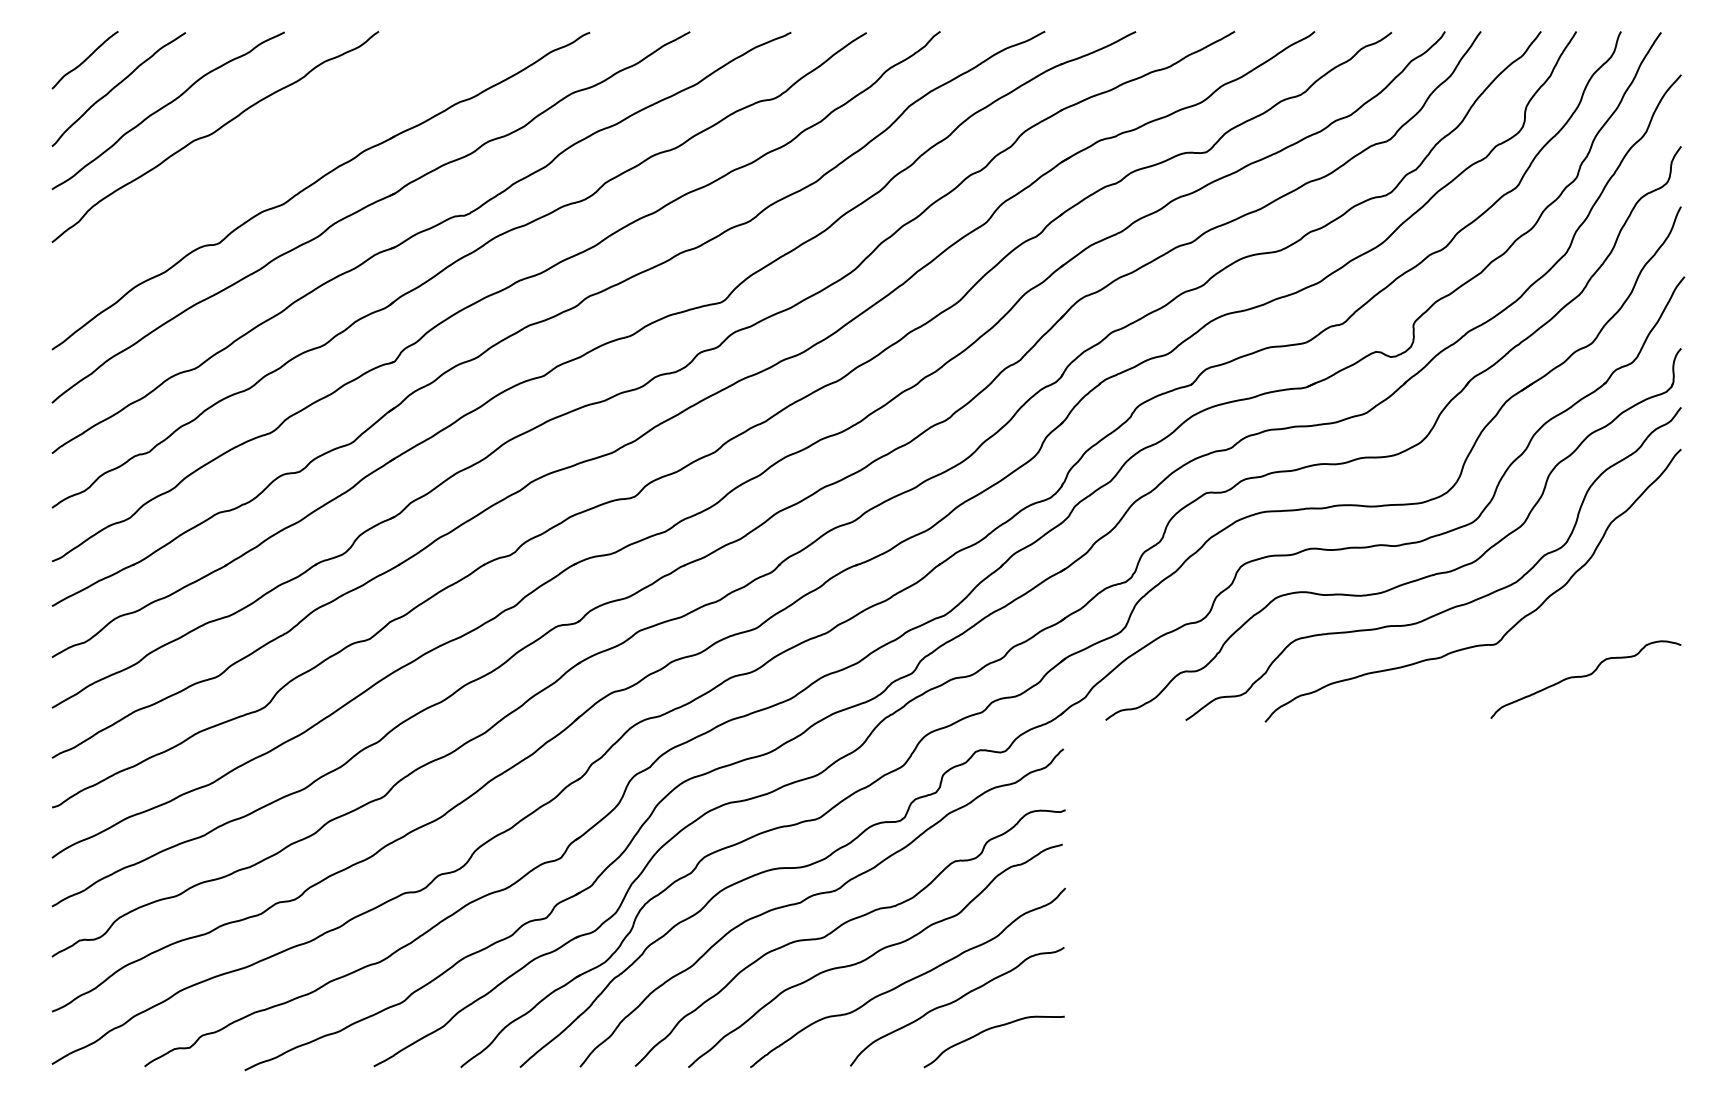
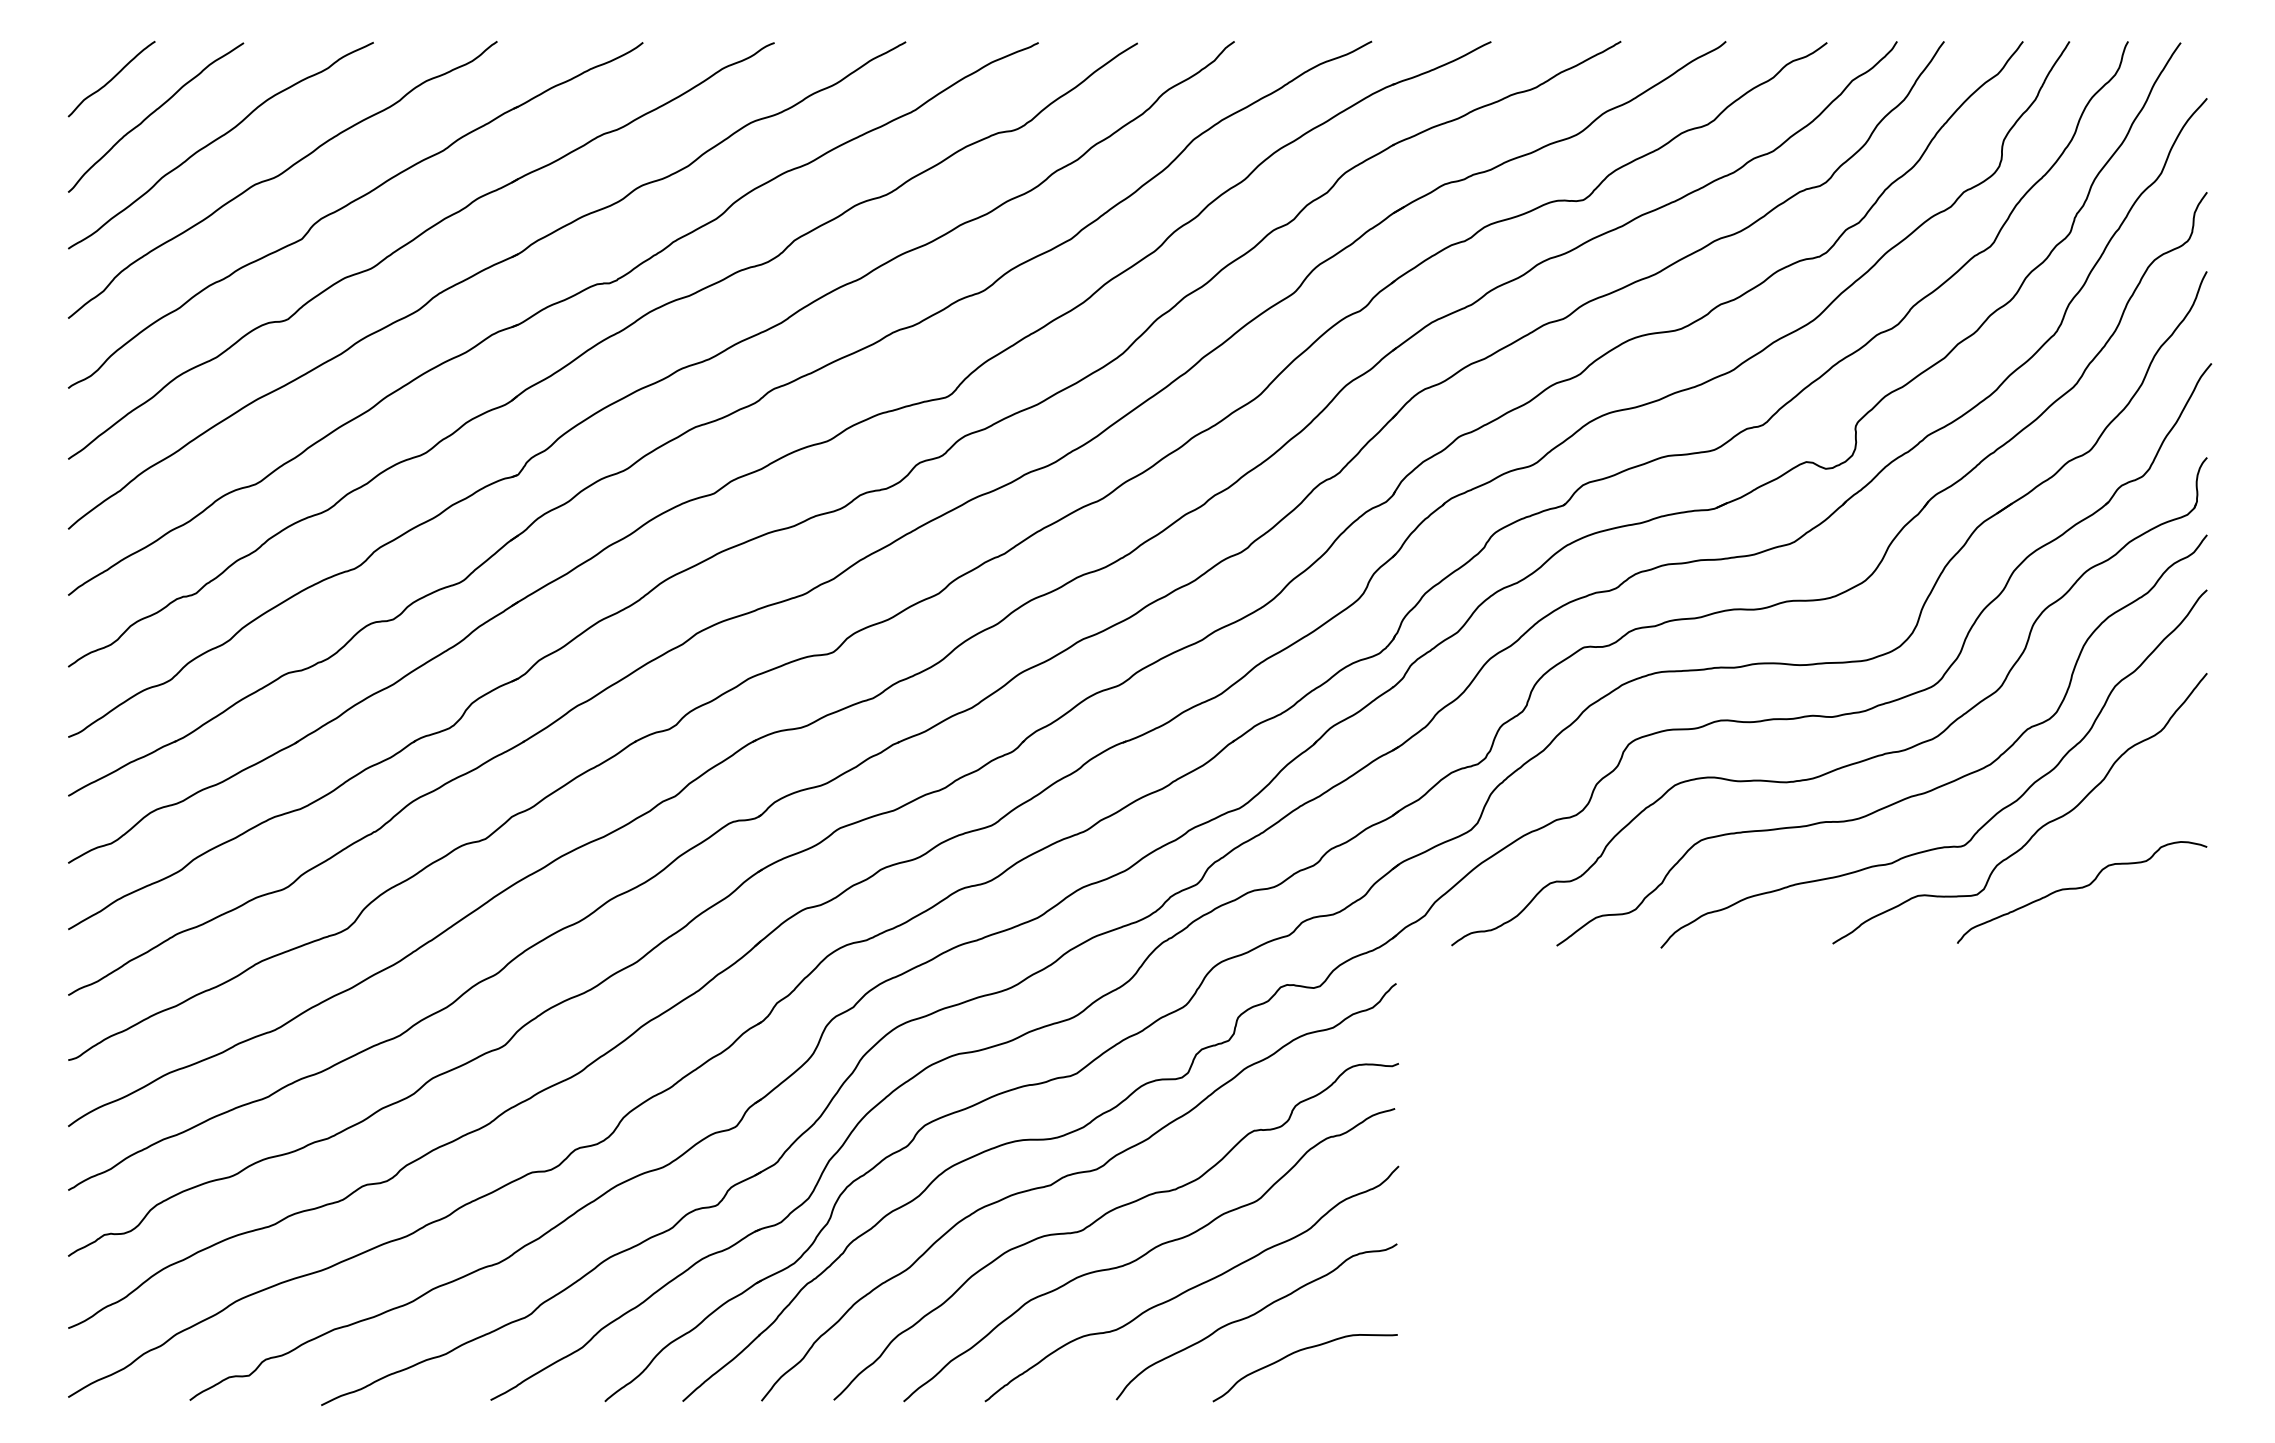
part: (264, 157) -> (347, 206), added
curve: (1553, 630) -> (2039, 827), added

